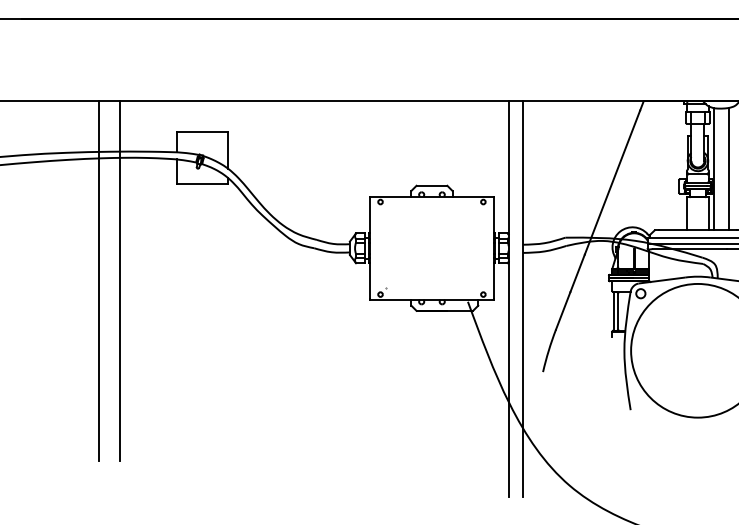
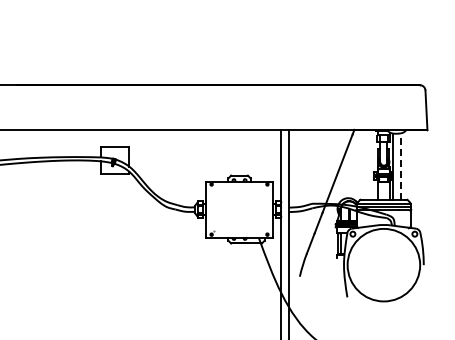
line: (728, 168) -> (400, 166), solid -> dashed
line: (100, 281) -> (59, 227), removed
line: (120, 281) -> (70, 227), removed

